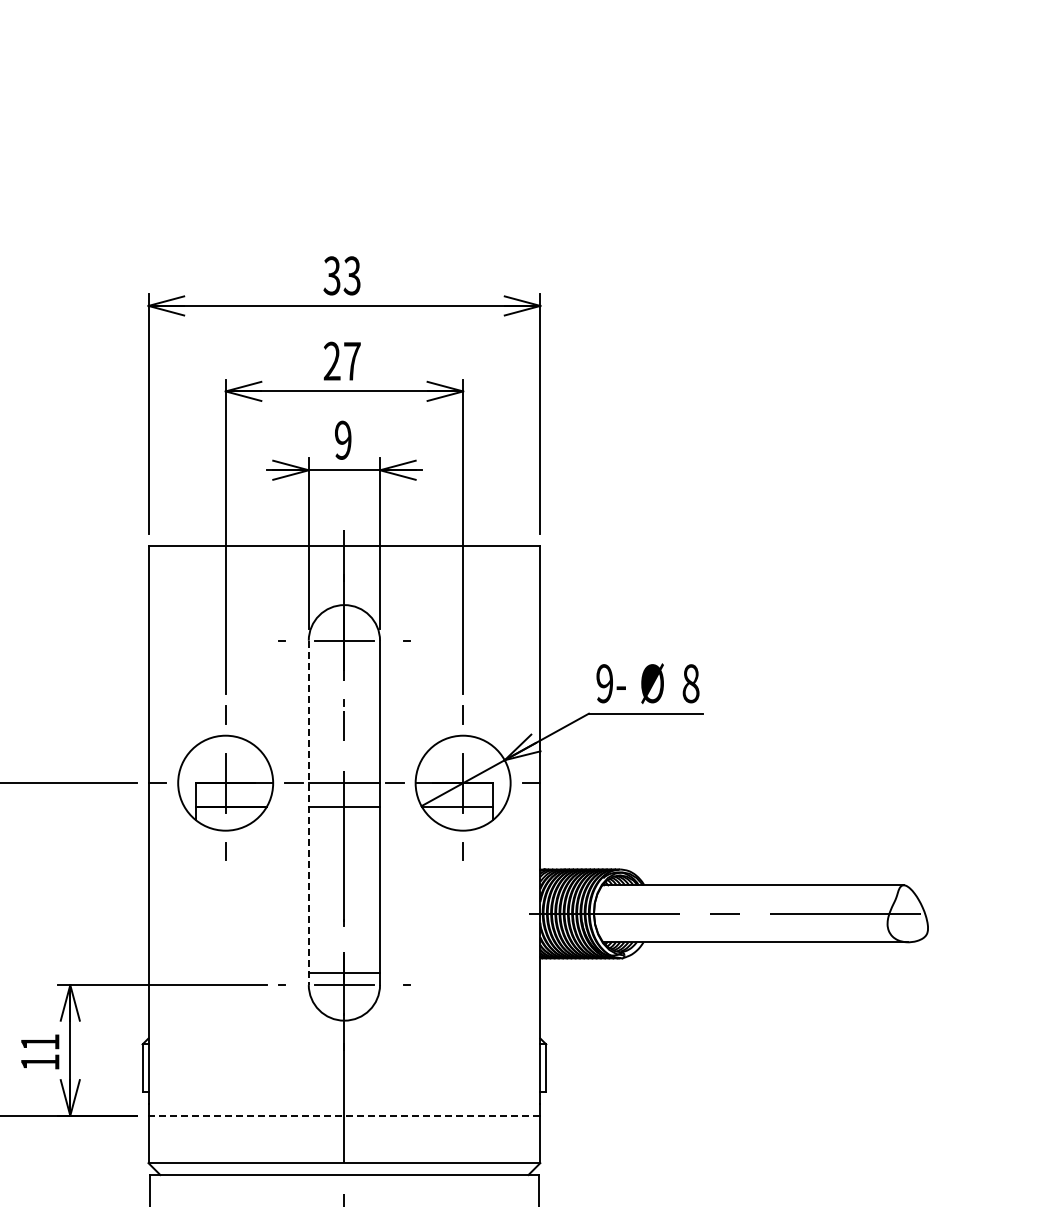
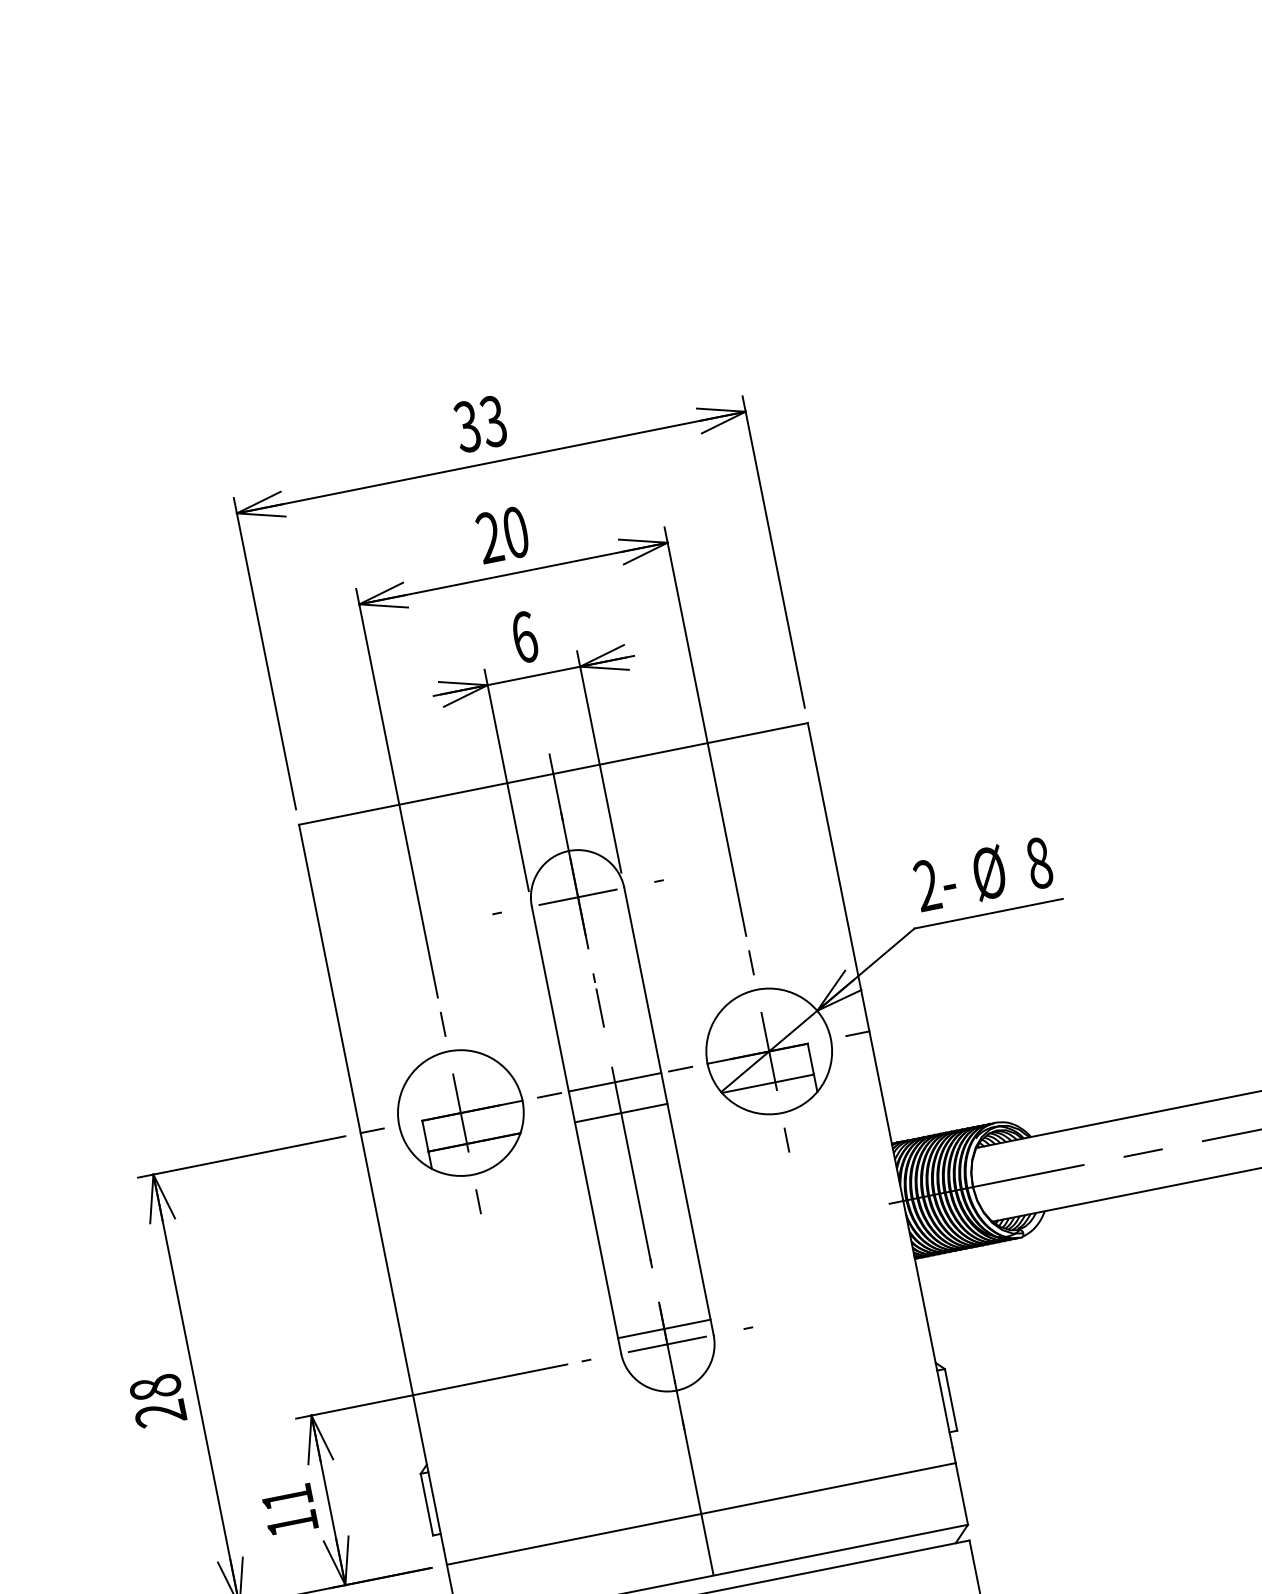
text: (352, 360) -> (515, 531), 27 -> 20
text: (343, 439) -> (524, 636), 9 -> 6
text: (604, 683) -> (926, 885), 9- -> 2-
line: (308, 813) -> (576, 1130), dashed -> solid
line: (344, 1115) -> (701, 1513), dashed -> solid

